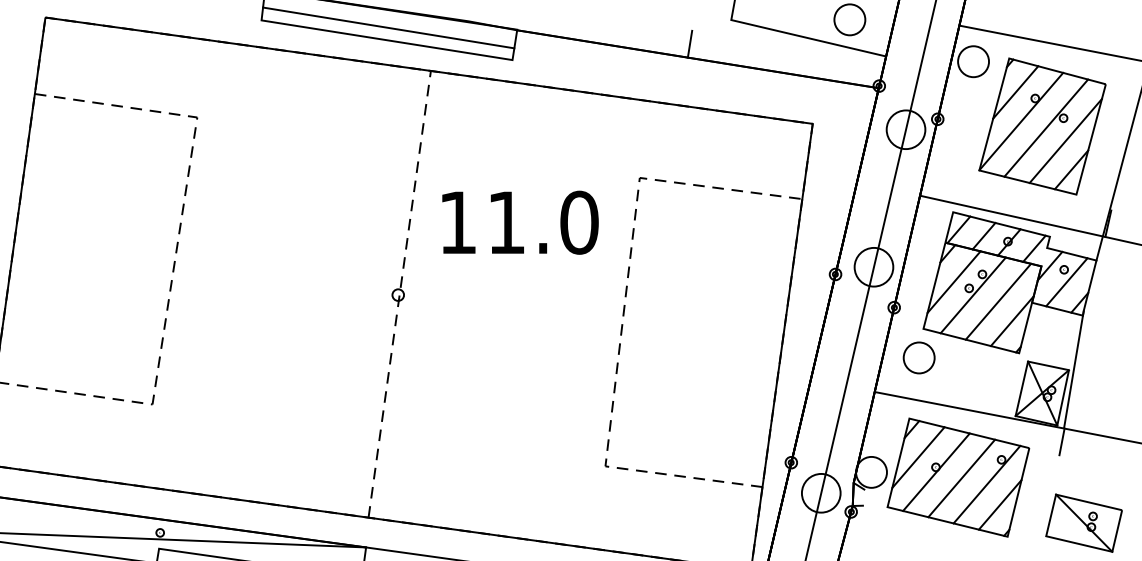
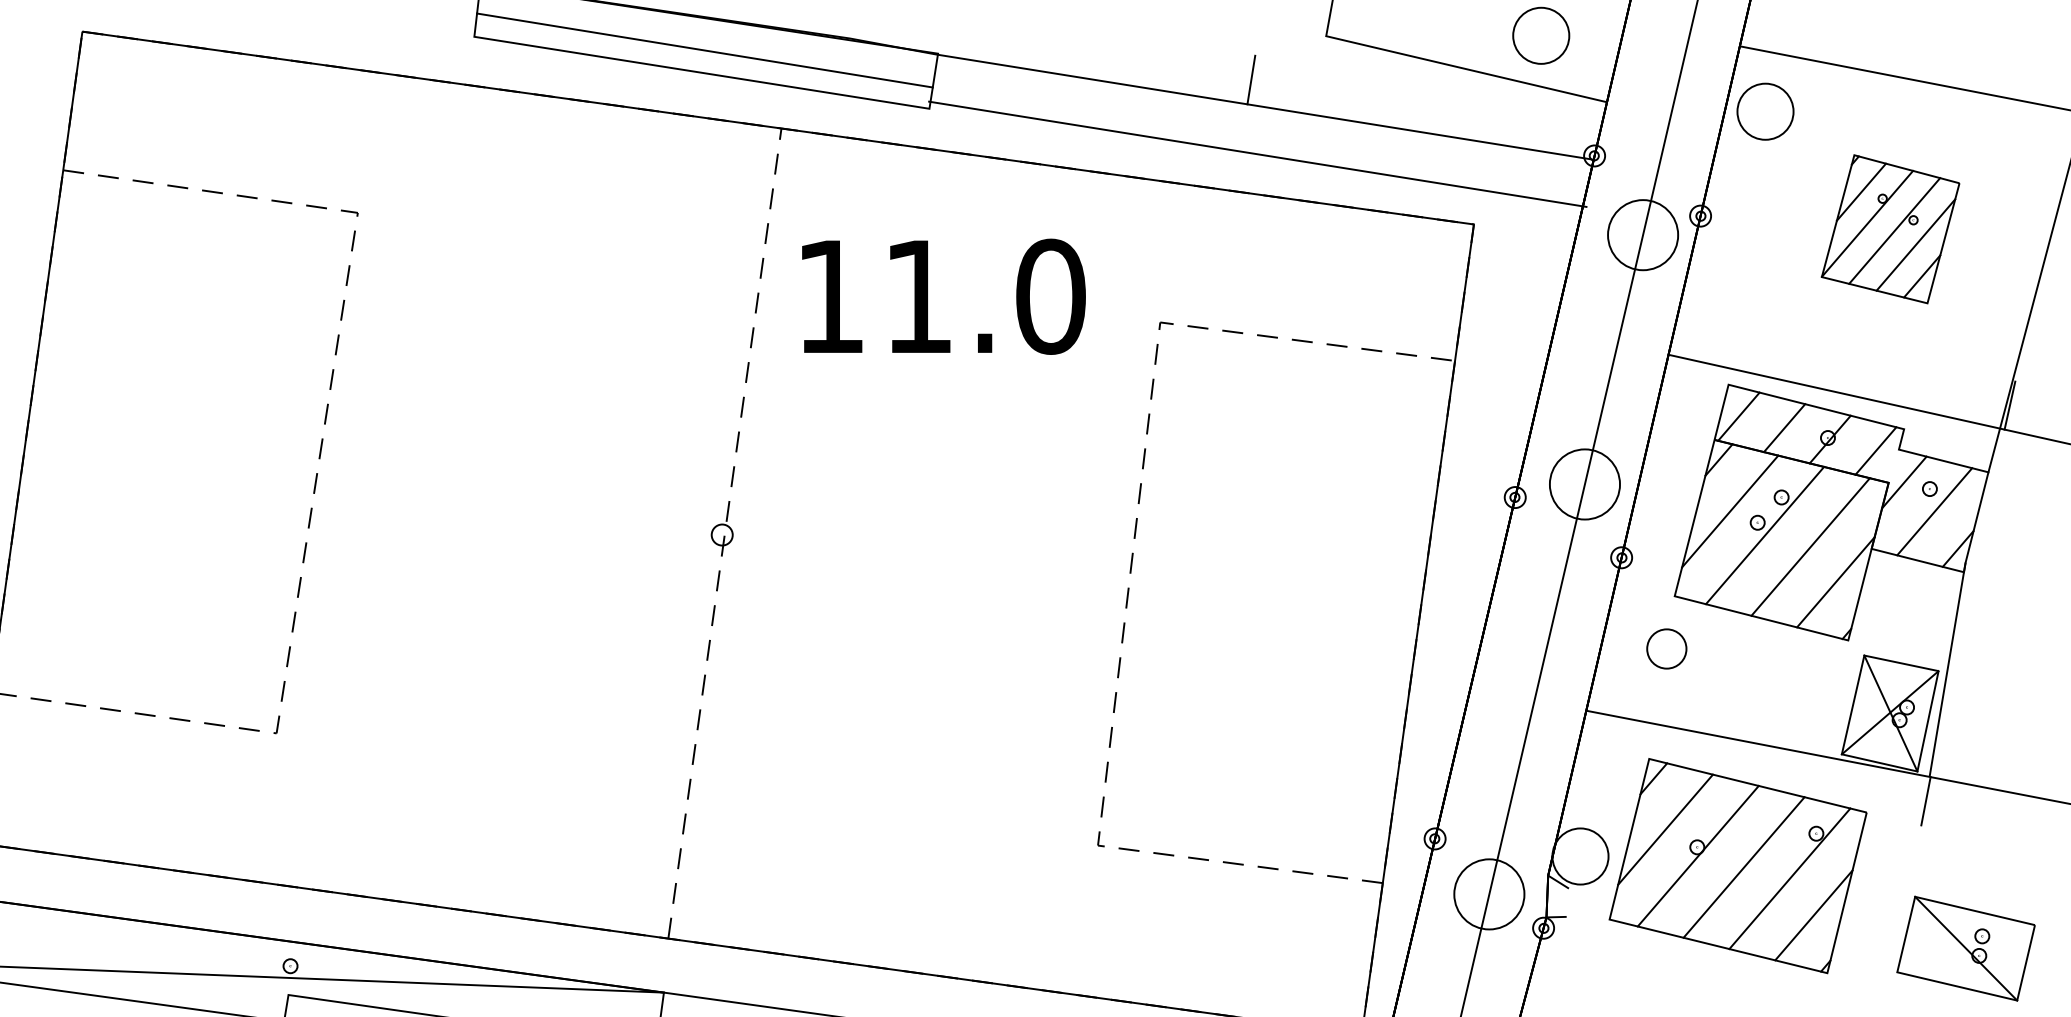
line: (697, 59) -> (1257, 154), moved
part: (1042, 126) -> (1890, 229), size x0.6
text: (520, 222) -> (943, 296), moved
part: (918, 357) -> (1665, 648), size x0.7

